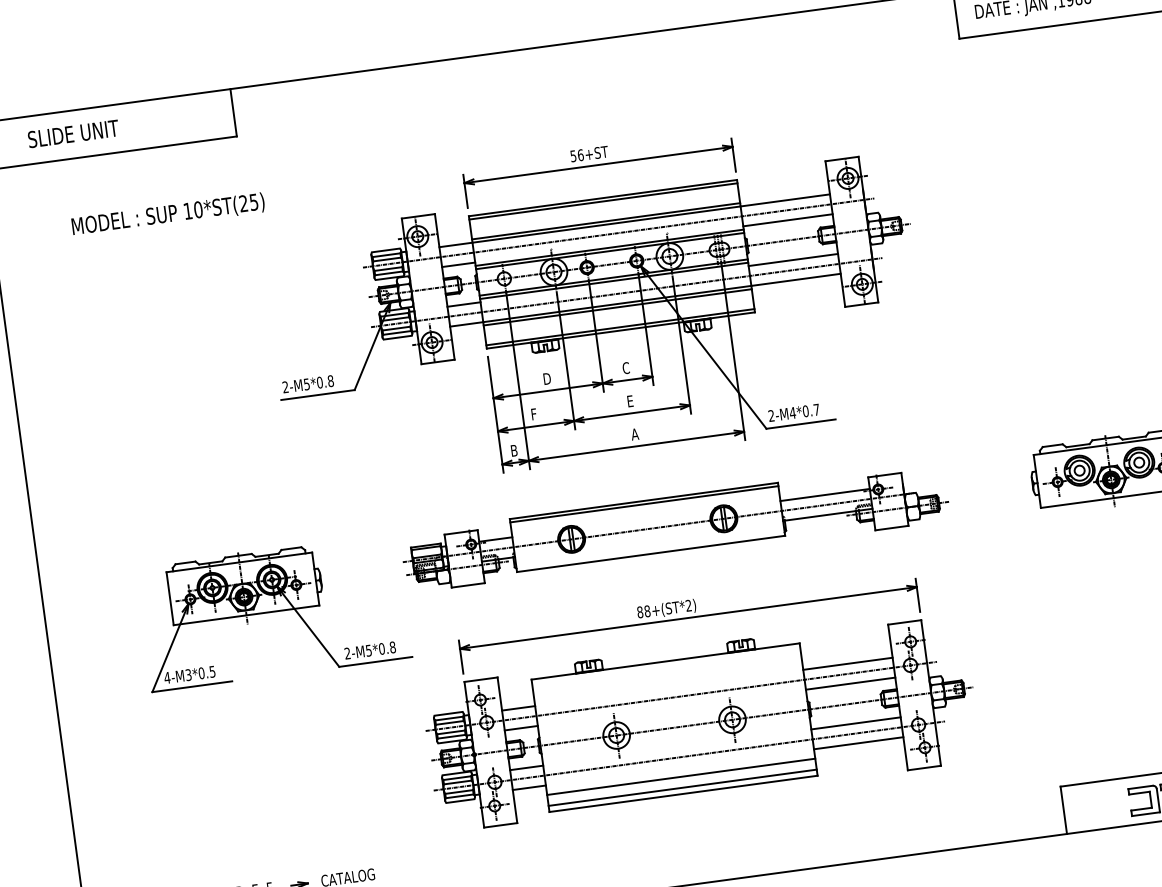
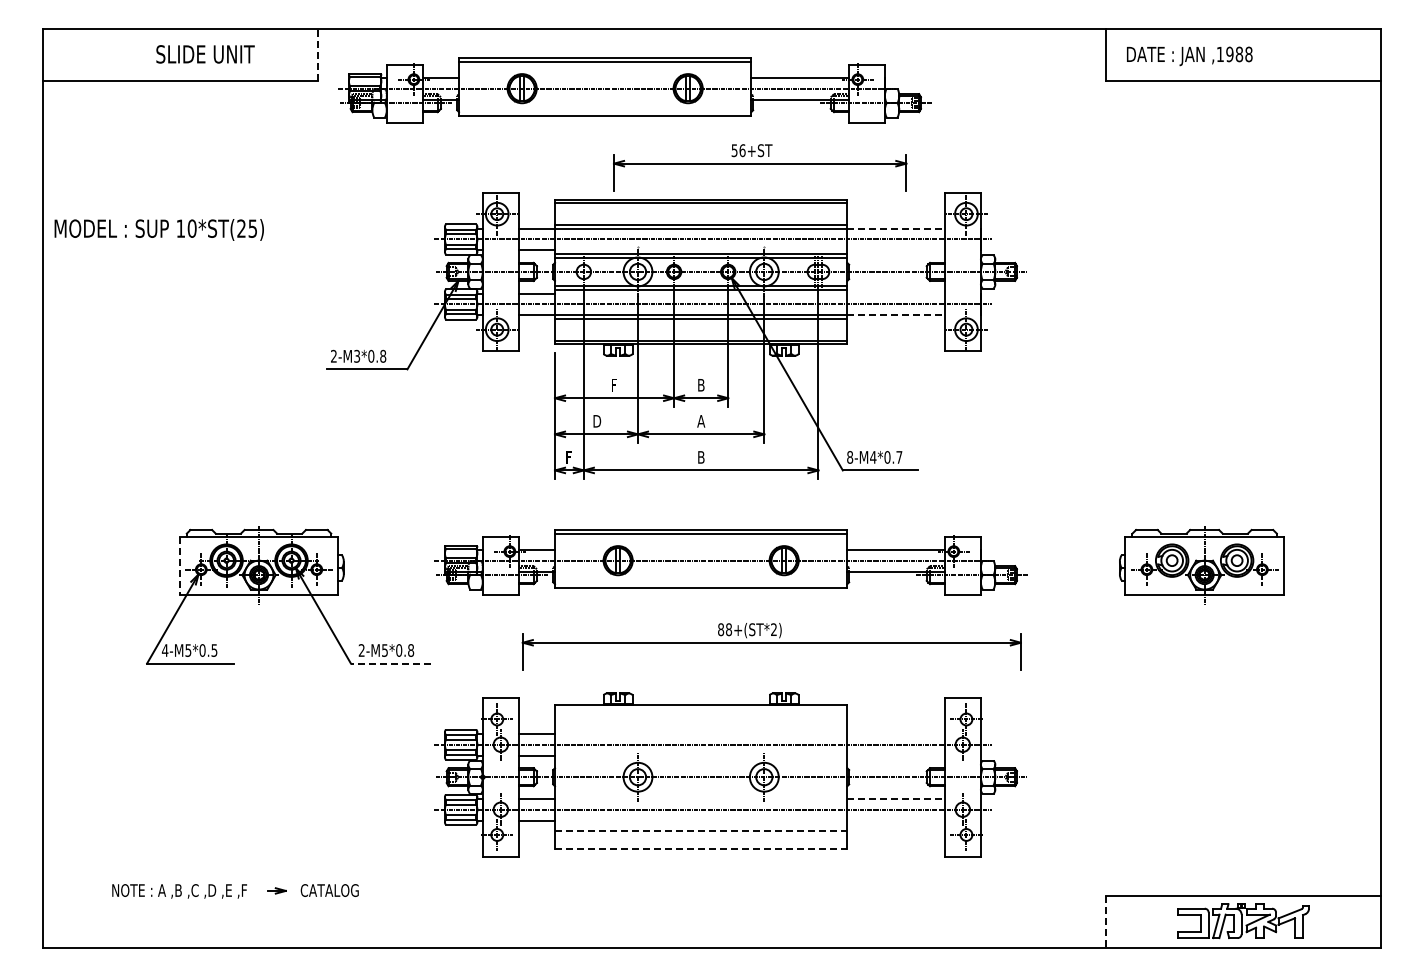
part: (528, 106) -> (634, 90), added
line: (234, 112) -> (318, 54), solid -> dashed
text: (73, 134) -> (205, 54), moved
part: (599, 168) -> (760, 167), moved
line: (785, 200) -> (896, 228), solid -> dashed
text: (167, 214) -> (158, 229), moved
line: (787, 220) -> (895, 250), removed
line: (792, 259) -> (895, 293), removed
line: (796, 280) -> (896, 315), solid -> dashed
text: (625, 367) -> (700, 384), C -> B
text: (547, 379) -> (615, 385), D -> F
text: (307, 383) -> (357, 355), 2-M5*0.8 -> 2-M3*0.8
text: (630, 401) -> (701, 421), E -> A
text: (535, 414) -> (597, 421), F -> D
text: (771, 415) -> (850, 457), 2-M4*0.7 -> 8-M4*0.7
text: (635, 434) -> (701, 457), A -> B
text: (514, 450) -> (569, 457), B -> F
line: (170, 599) -> (179, 566), solid -> dashed
part: (688, 621) -> (771, 646), moved
line: (375, 661) -> (390, 663), solid -> dashed
line: (847, 663) -> (895, 733), removed
text: (188, 674) -> (188, 649), 4-M3*0.5 -> 4-M5*0.5
line: (850, 683) -> (895, 755), removed
line: (856, 722) -> (896, 798), solid -> dashed
line: (858, 743) -> (895, 820), removed
line: (681, 776) -> (701, 830), solid -> dashed
line: (682, 787) -> (700, 842), removed
line: (683, 793) -> (701, 849), solid -> dashed
line: (1063, 810) -> (1105, 922), solid -> dashed

